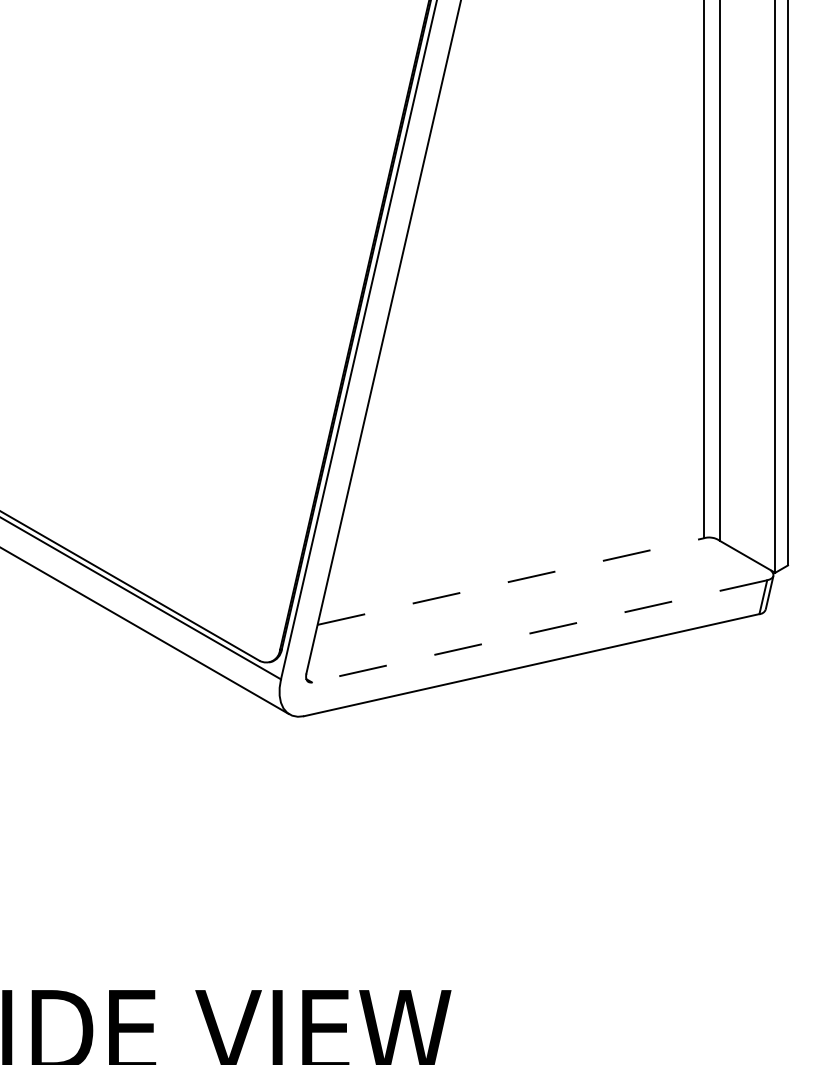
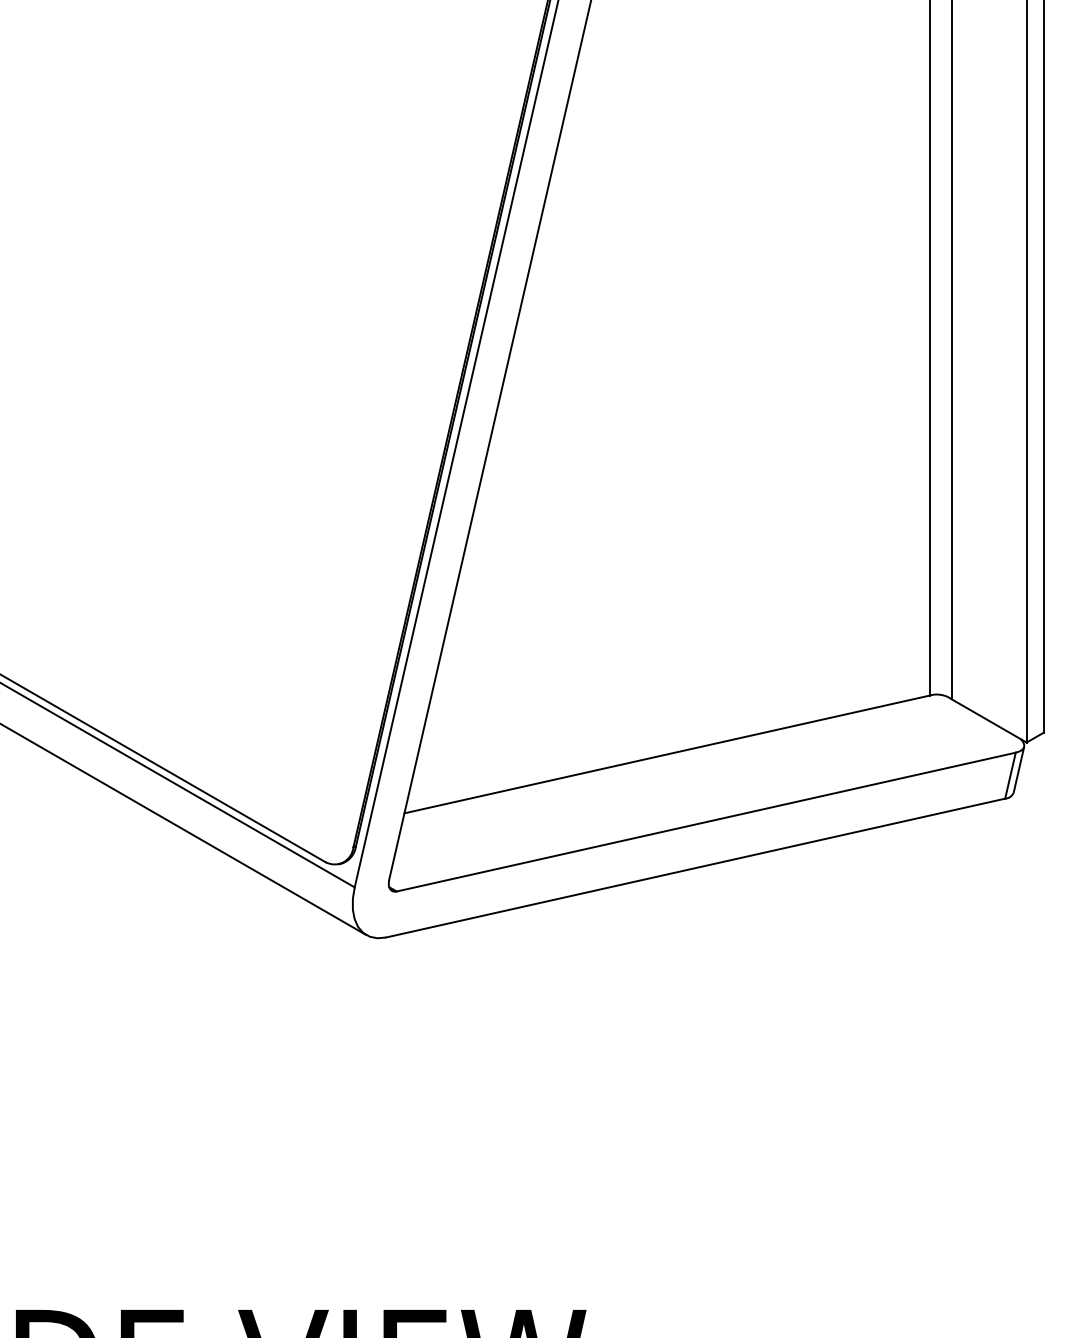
line: (510, 581) -> (666, 754), dashed -> solid
line: (539, 631) -> (706, 822), dashed -> solid

